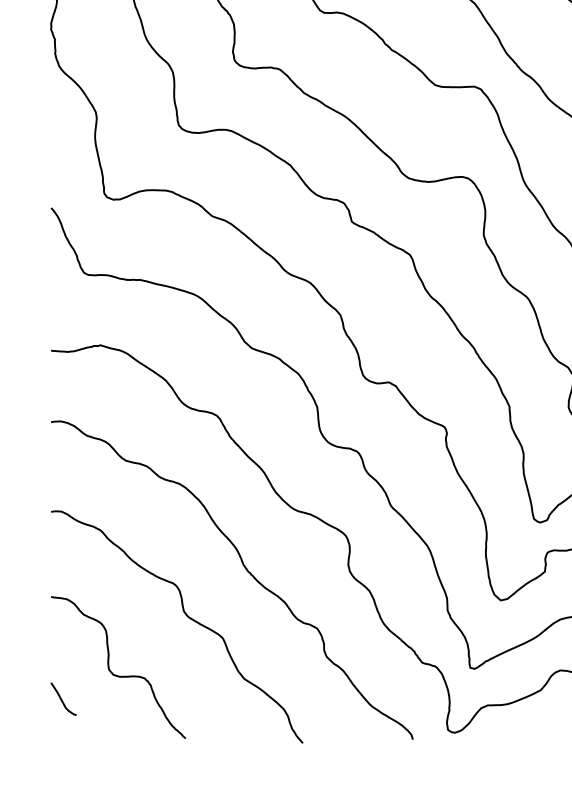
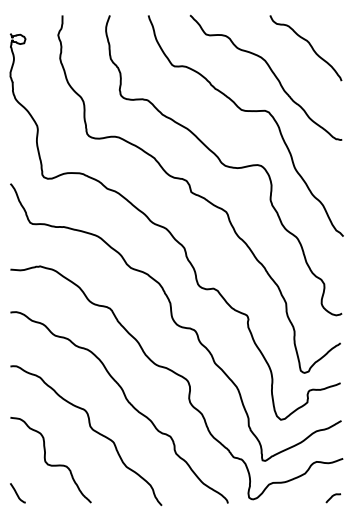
curve: (62, 699) -> (17, 493), moved

